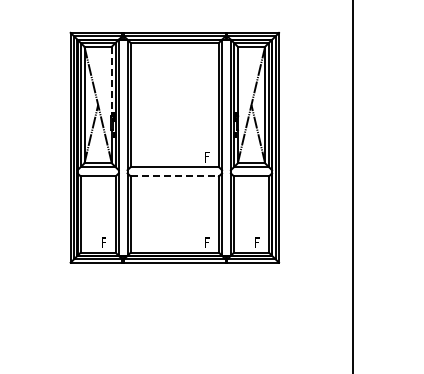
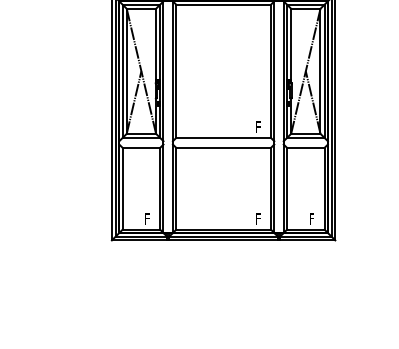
line: (111, 81) -> (155, 46), dashed -> solid
line: (175, 176) -> (224, 147), dashed -> solid

